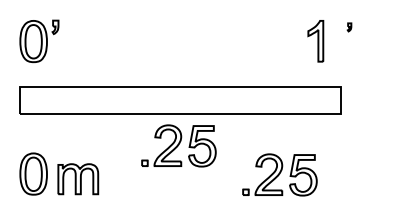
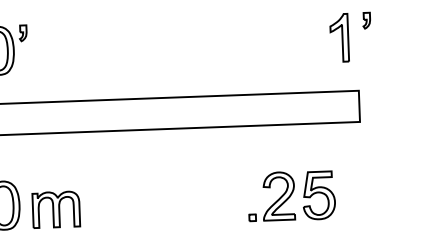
part: (349, 27) -> (366, 20), size x1.67
part: (315, 41) -> (339, 38), moved
part: (178, 145) -> (171, 166), removed

